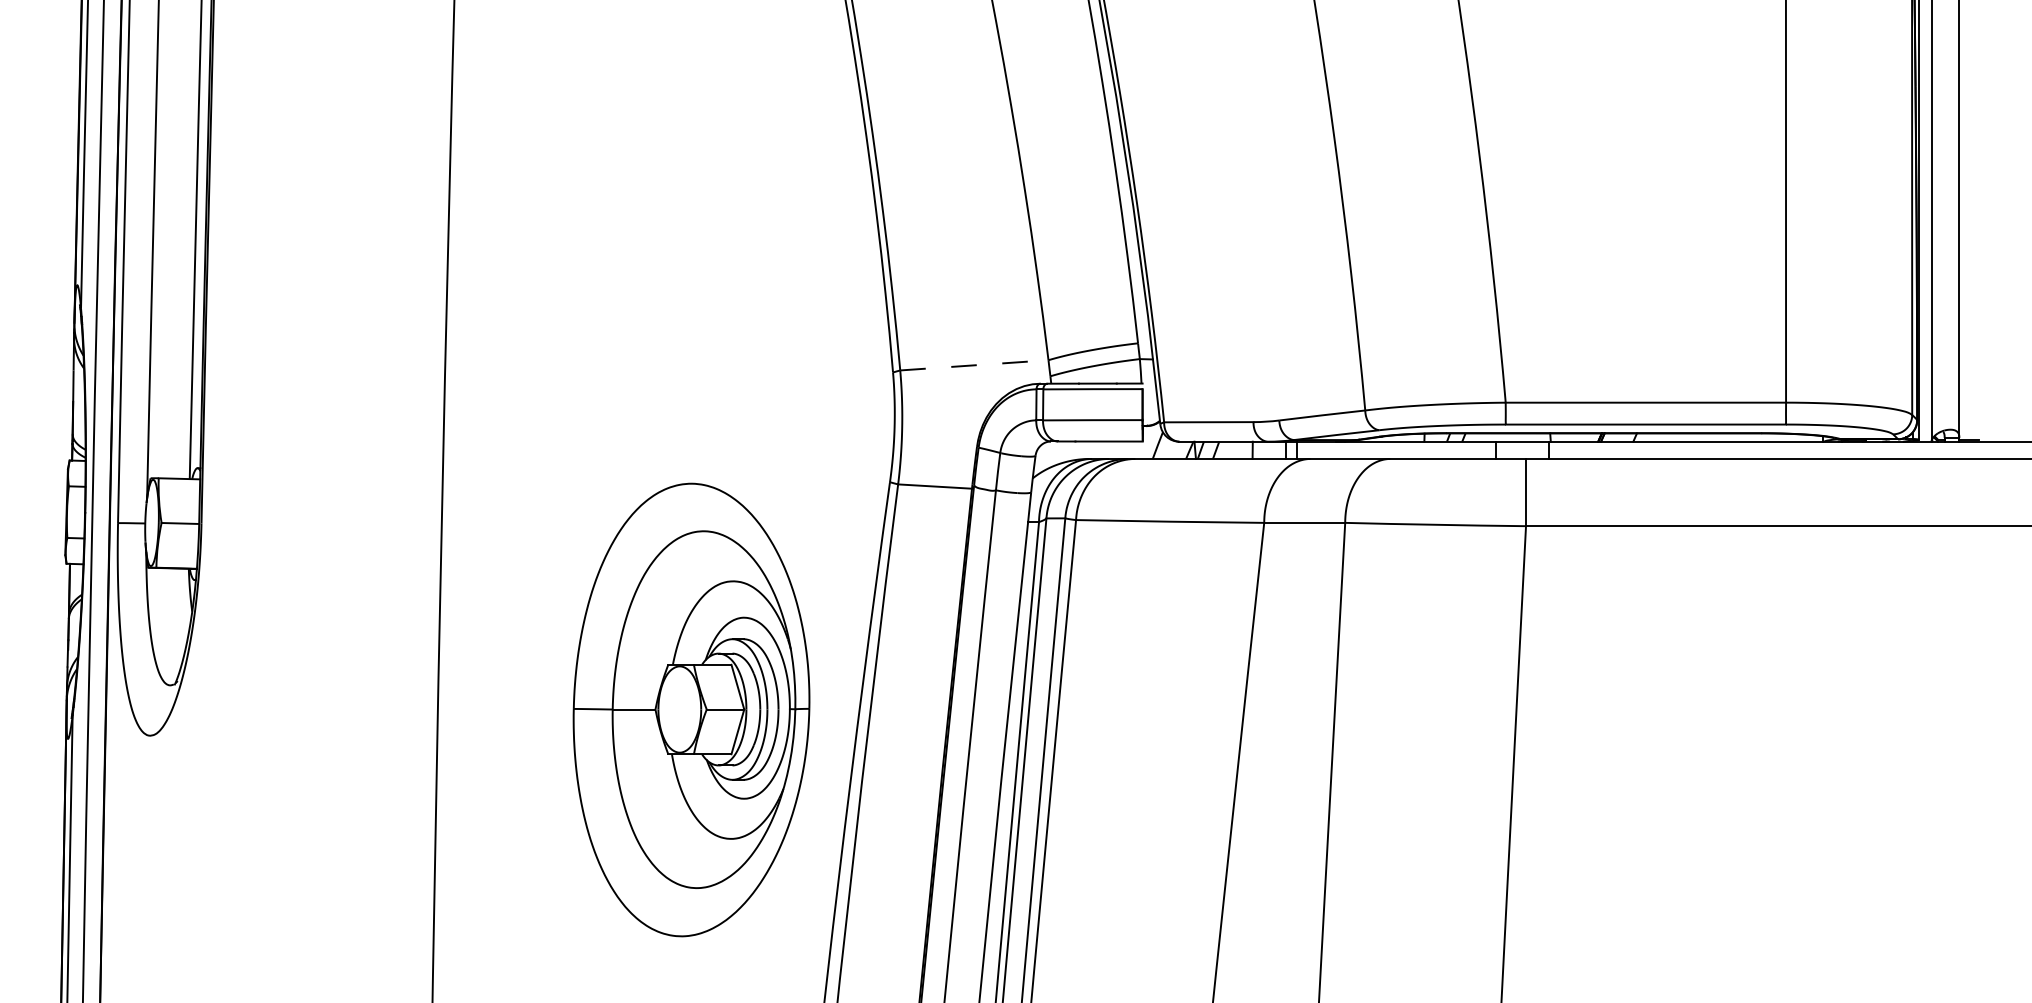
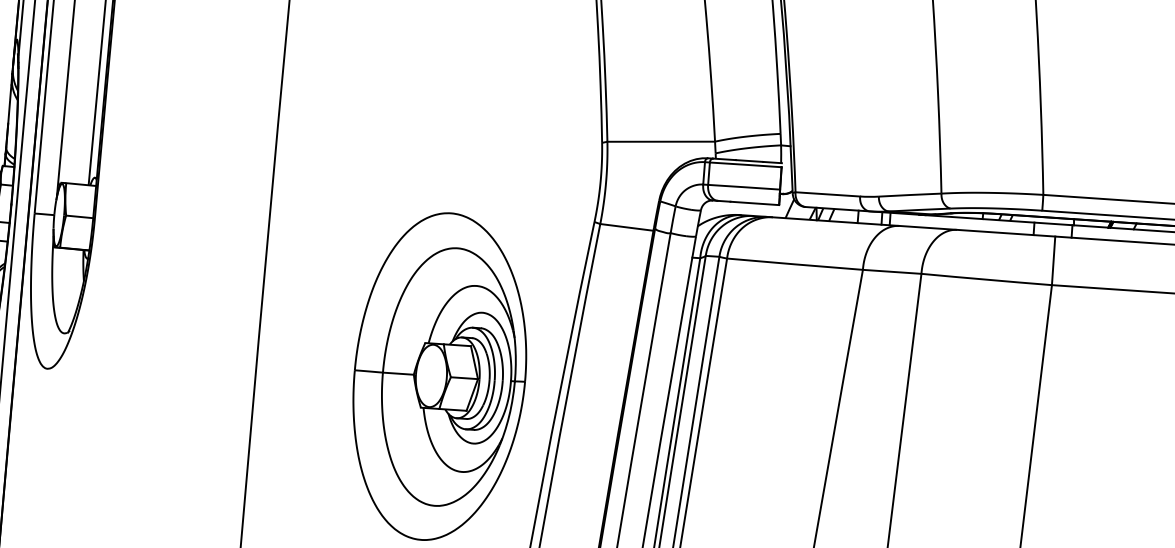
line: (974, 365) -> (661, 141), dashed -> solid

